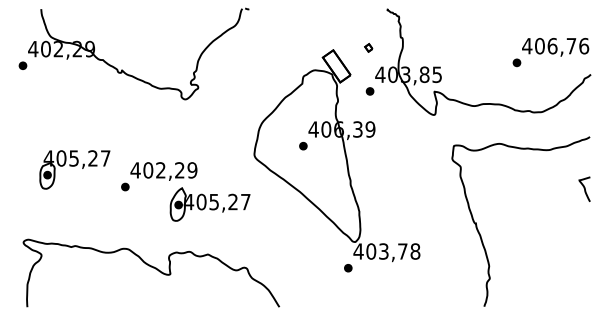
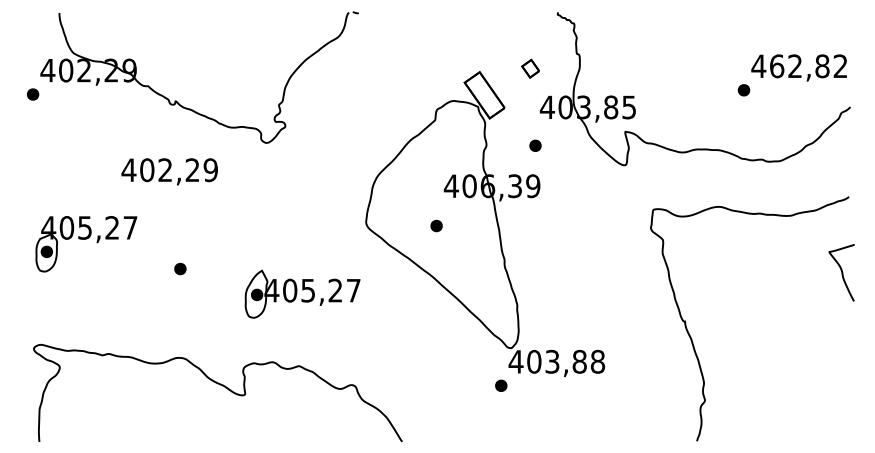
text: (562, 45) -> (809, 65), 406,76 -> 462,82
part: (368, 47) -> (530, 68), size x1.6
part: (369, 91) -> (534, 145), moved
part: (303, 146) -> (436, 226), moved
part: (74, 169) -> (85, 243), moved
text: (163, 171) -> (169, 171), moved
part: (584, 188) -> (841, 271), size x1.6
text: (402, 251) -> (579, 361), 403,78 -> 403,88

